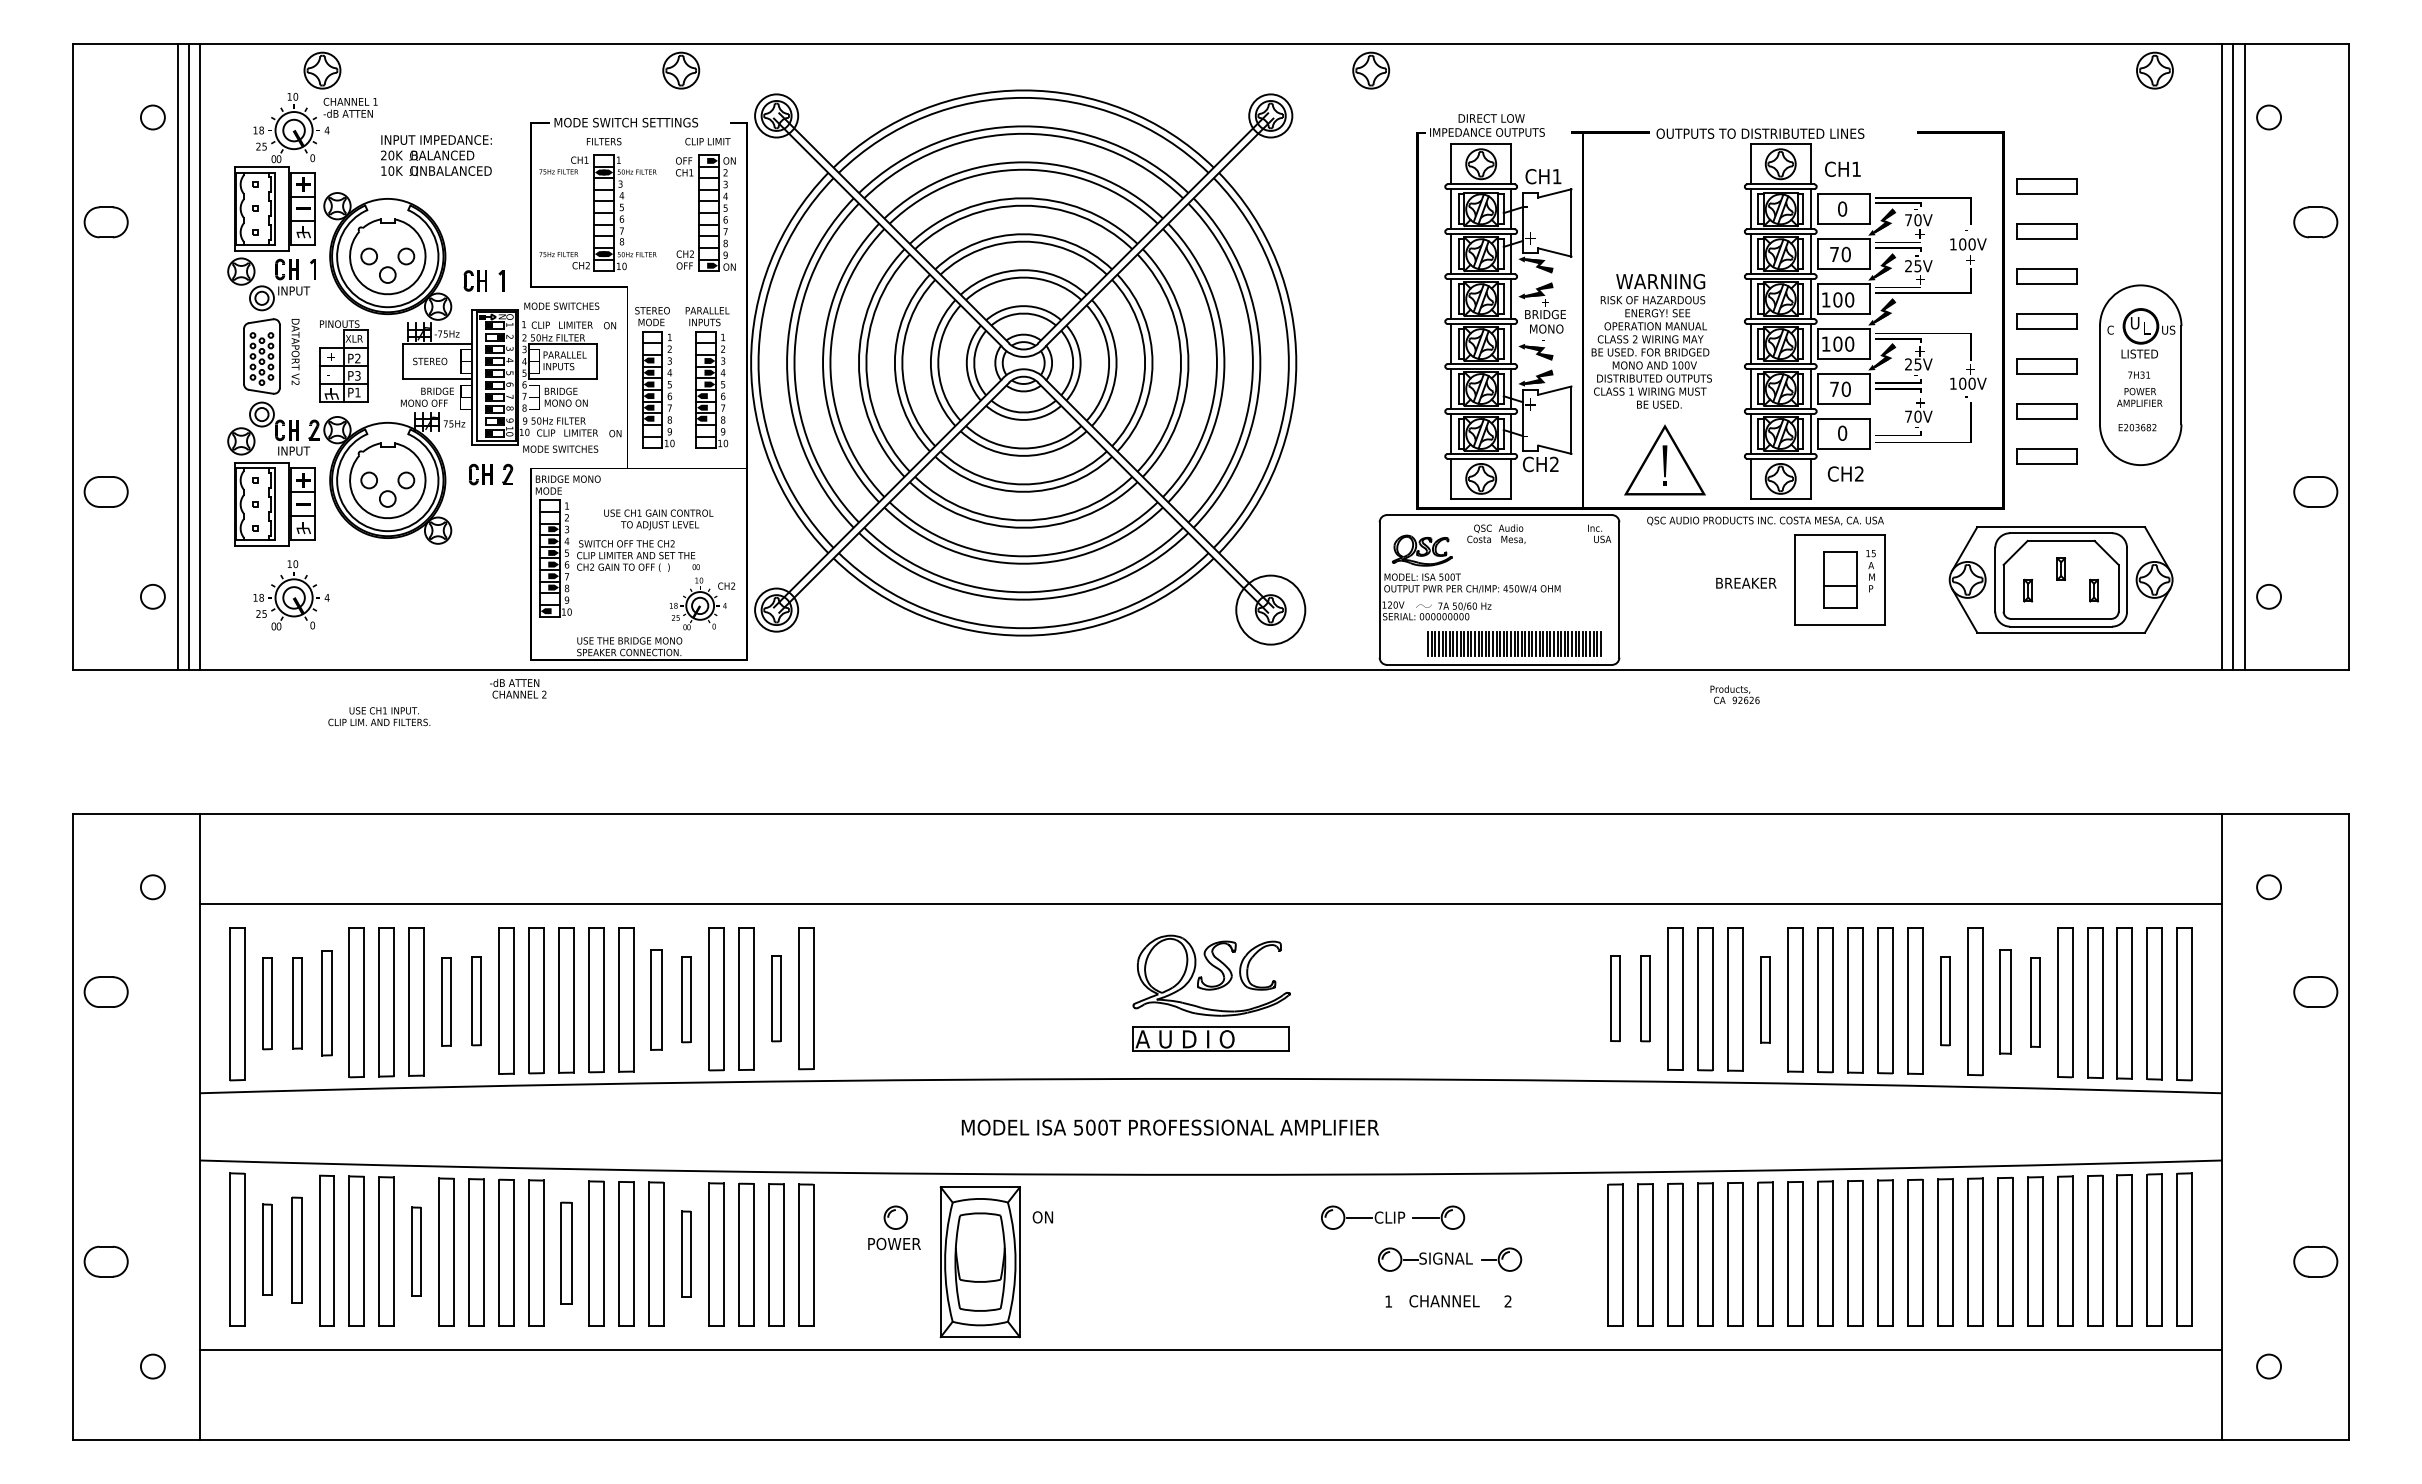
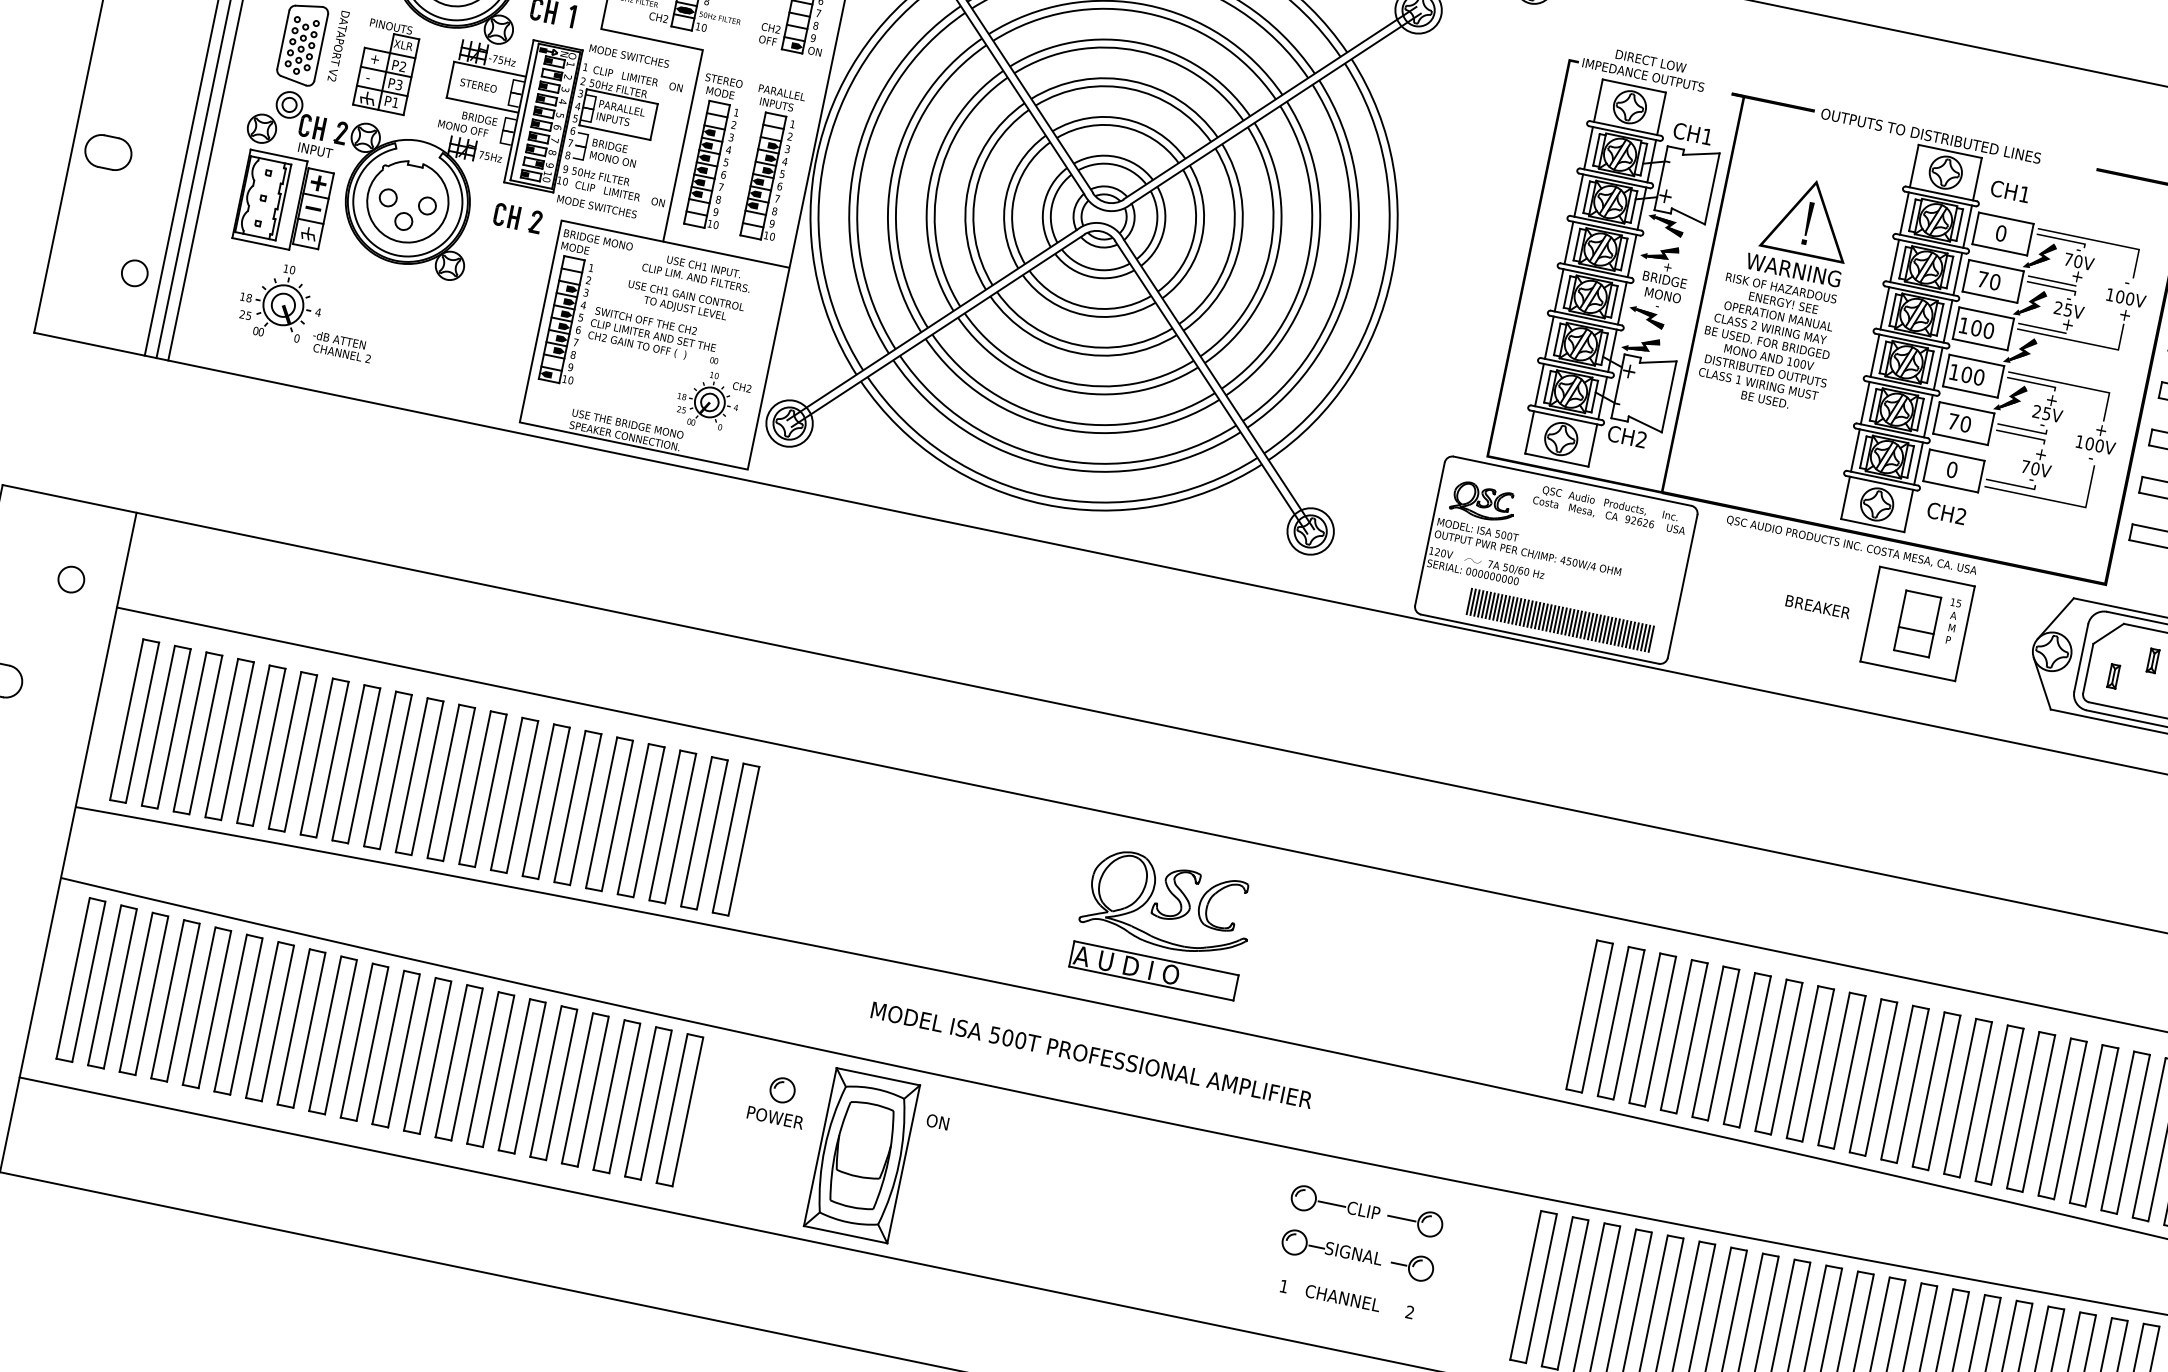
part: (1664, 459) -> (1808, 217), moved
circle: (1270, 609) -> (1310, 530), size x0.62
text: (518, 688) -> (342, 346), moved
text: (1734, 694) -> (1628, 513), moved
text: (379, 716) -> (697, 271), moved
part: (776, 998) -> (704, 833), size x1.67
part: (1615, 998) -> (1589, 1016), size x1.67
part: (1645, 998) -> (1621, 1022), size x1.67
part: (656, 999) -> (577, 807), size x1.43
part: (686, 999) -> (609, 814), size x1.67
part: (1765, 999) -> (1747, 1050), size x1.67
part: (446, 1001) -> (355, 764), size x1.67
part: (476, 1001) -> (387, 770), size x1.67
part: (1945, 1001) -> (1936, 1091), size x1.67
part: (2005, 1001) -> (1999, 1104), size x1.43
part: (326, 1002) -> (229, 739), size x1.43
part: (2035, 1002) -> (2031, 1112), size x1.67
part: (267, 1003) -> (166, 727), size x1.67
part: (297, 1003) -> (198, 733), size x1.67
part: (1393, 1217) -> (1367, 1211), moved
part: (267, 1249) -> (113, 986), size x1.67
part: (297, 1250) -> (144, 994), size x1.43
part: (416, 1251) -> (269, 1021), size x1.67
part: (566, 1253) -> (427, 1056), size x1.43
part: (686, 1254) -> (553, 1083), size x1.67

